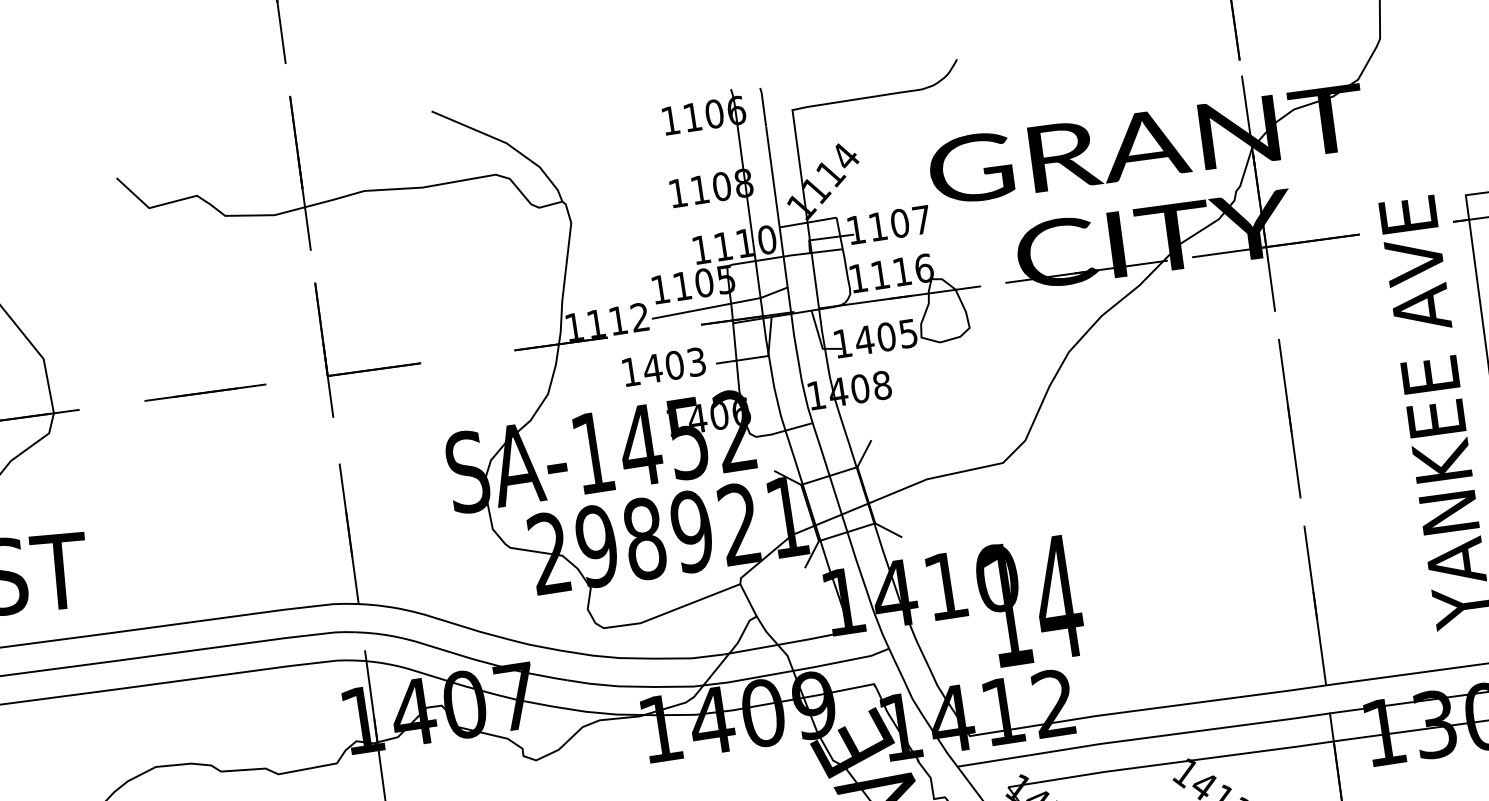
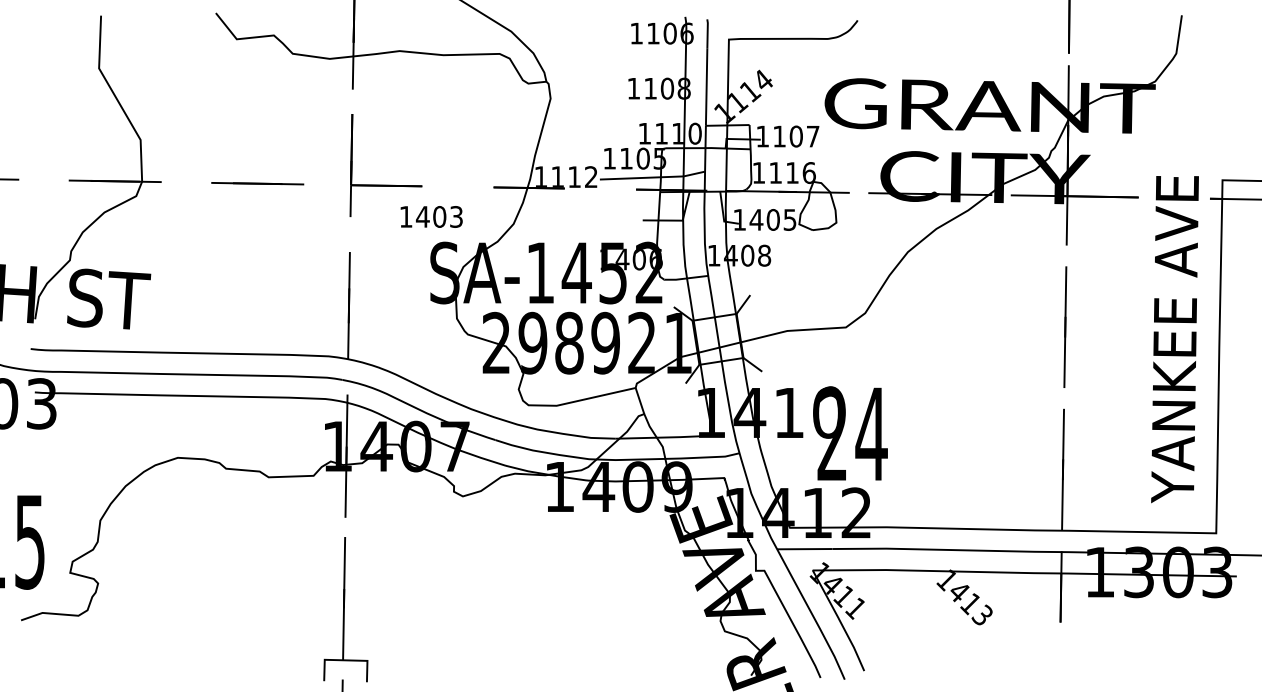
text: (663, 366) -> (431, 216), moved
text: (1005, 604) -> (831, 433), 14 -> 24

